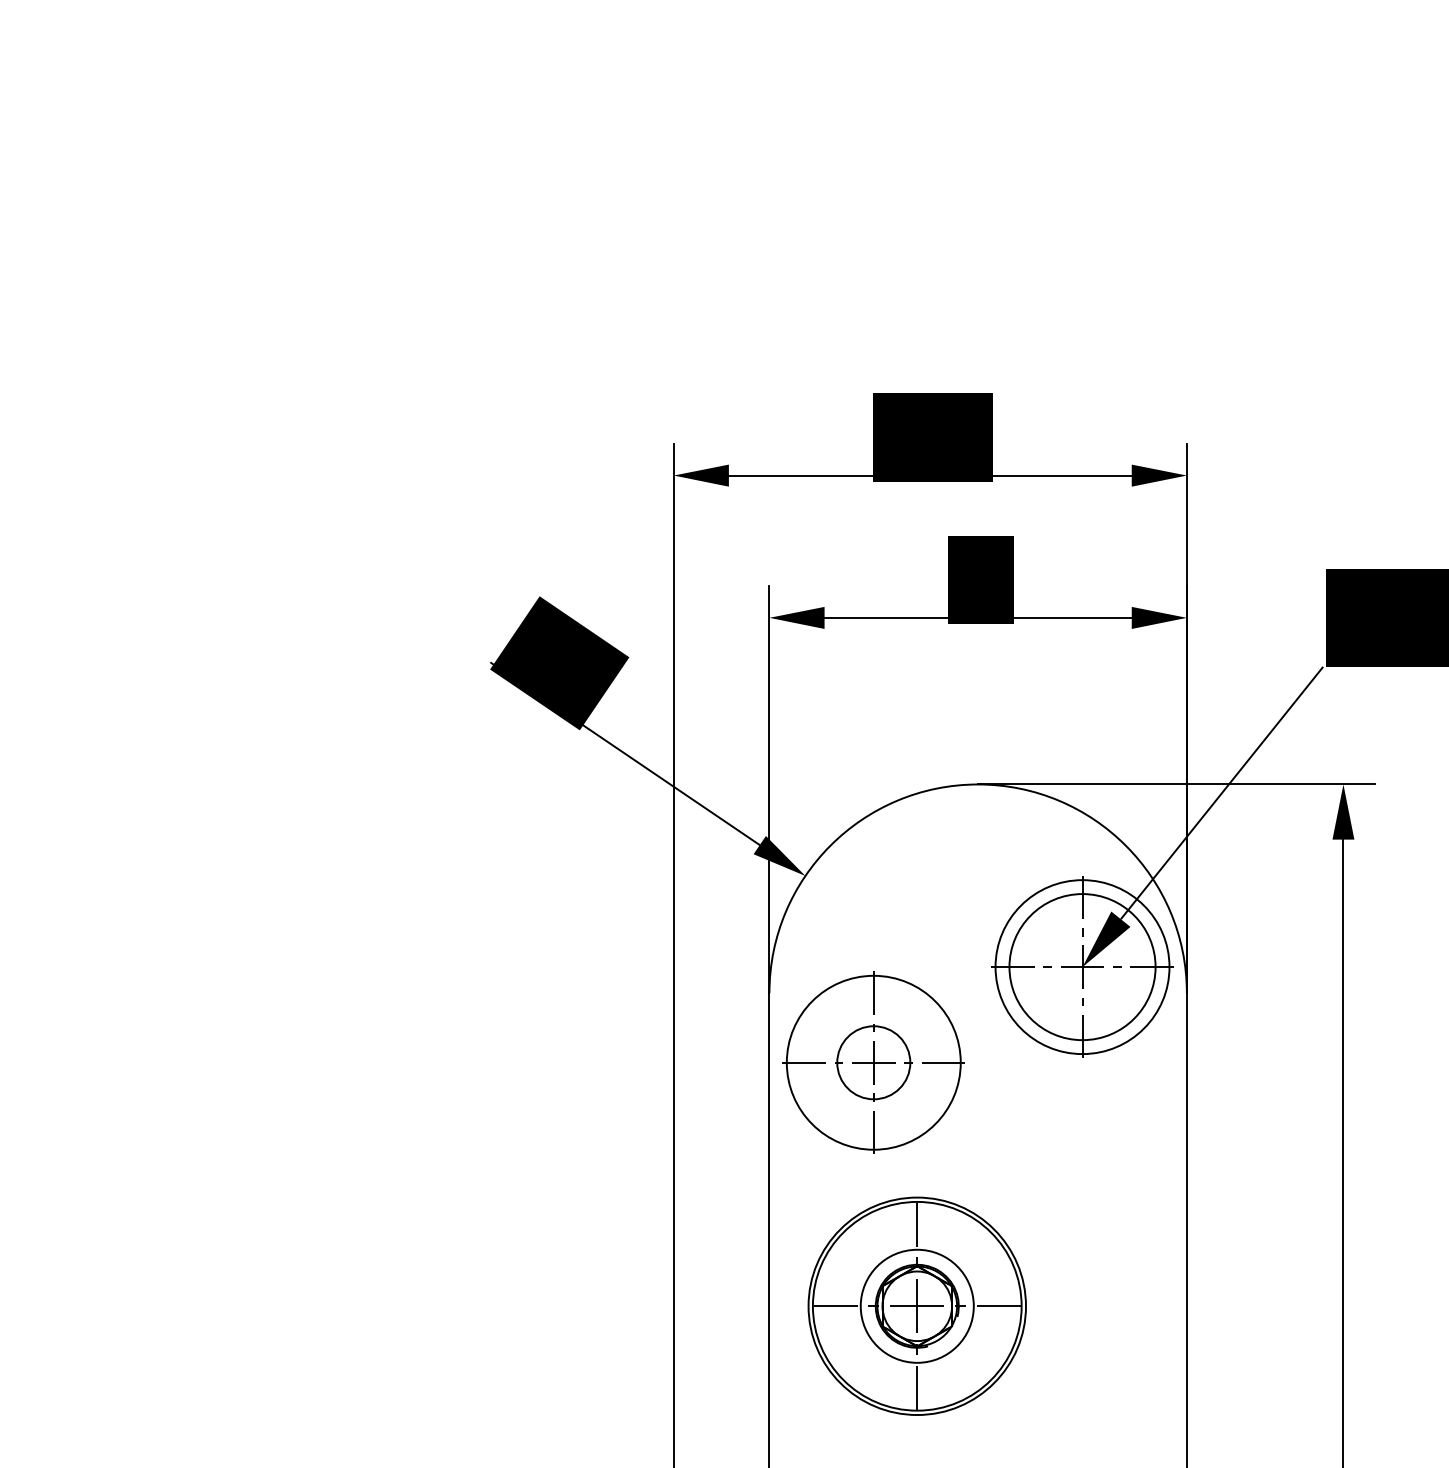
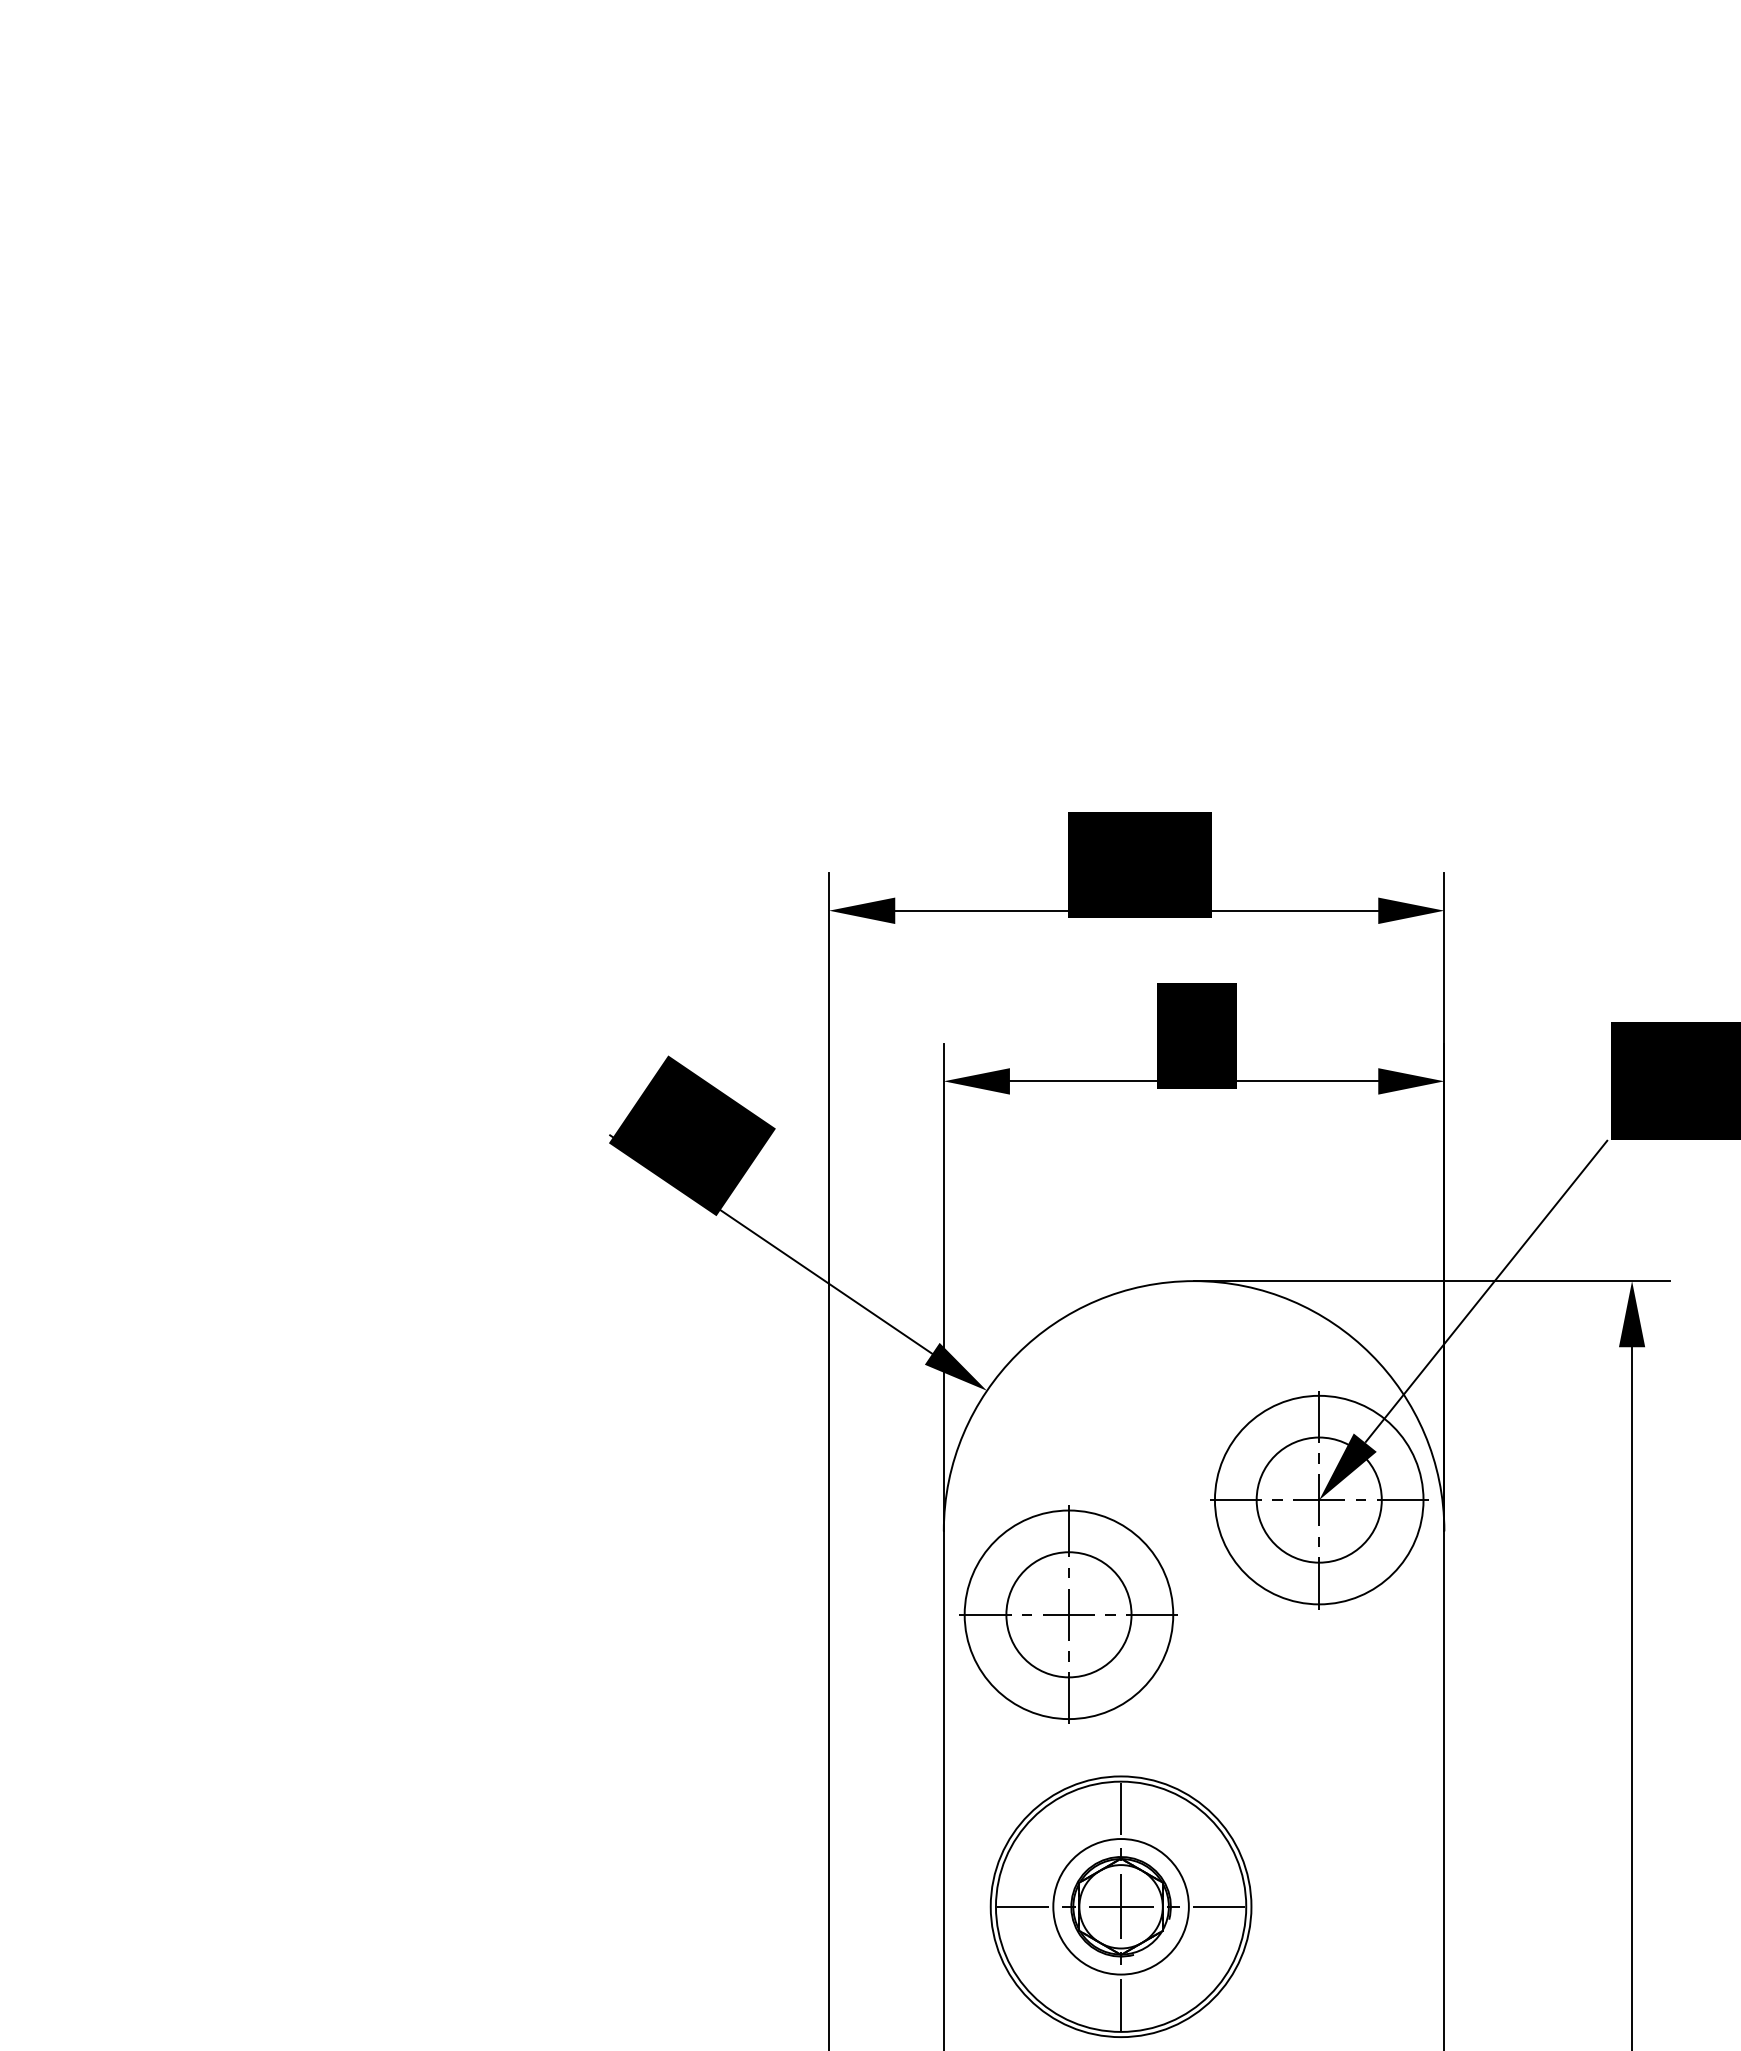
circle: (1081, 966) -> (1318, 1499), size x0.71
circle: (873, 1062) -> (1068, 1614), size x1.43

